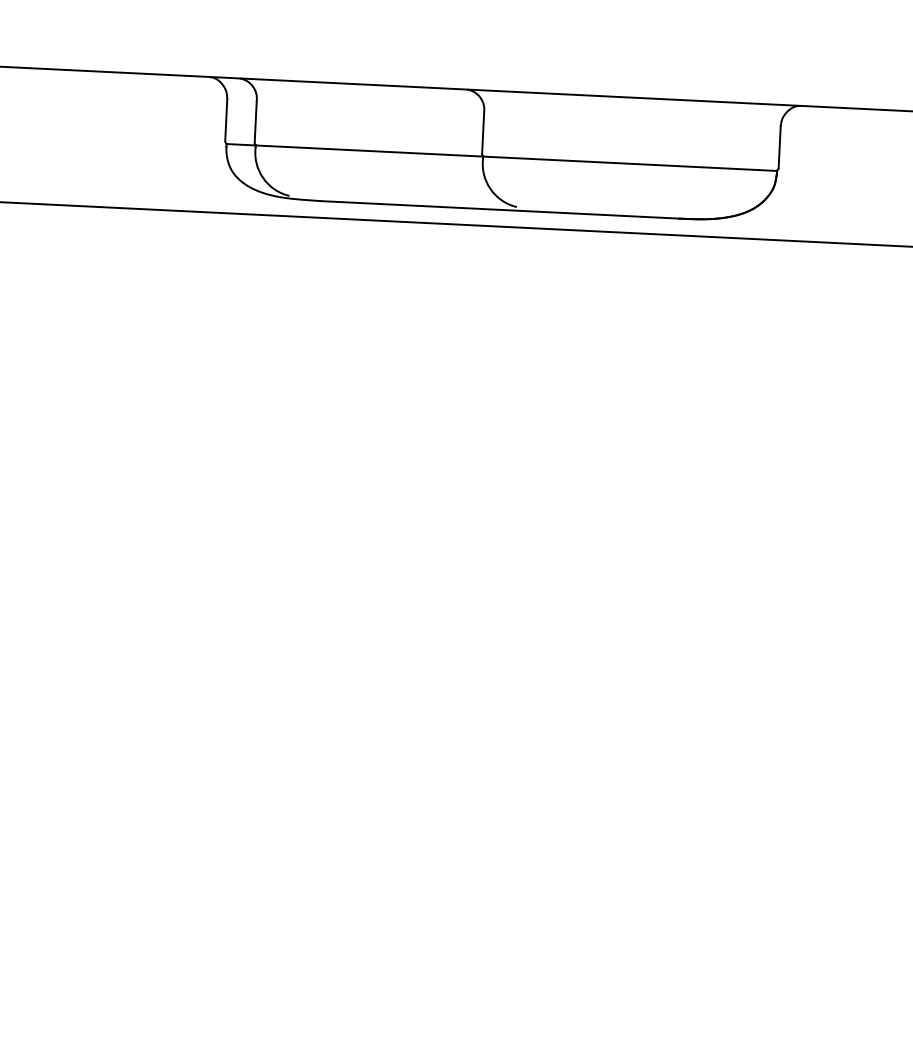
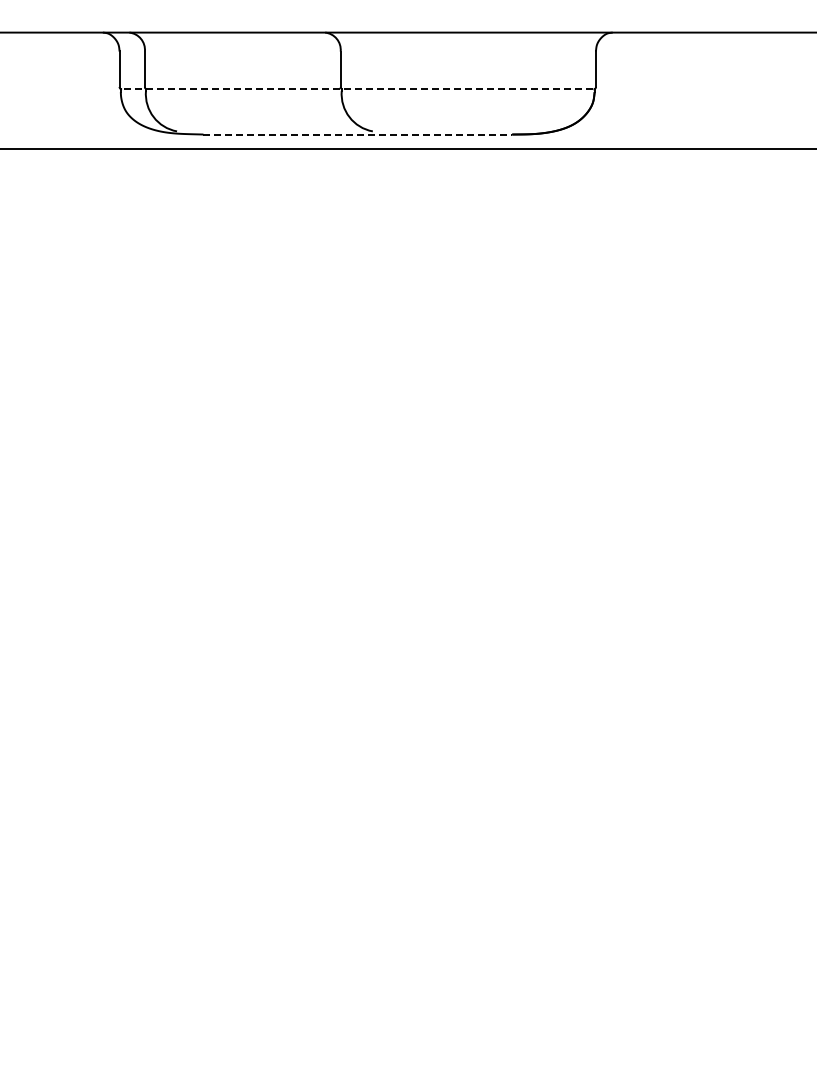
line: (500, 157) -> (356, 89), solid -> dashed
line: (500, 209) -> (358, 134), solid -> dashed

